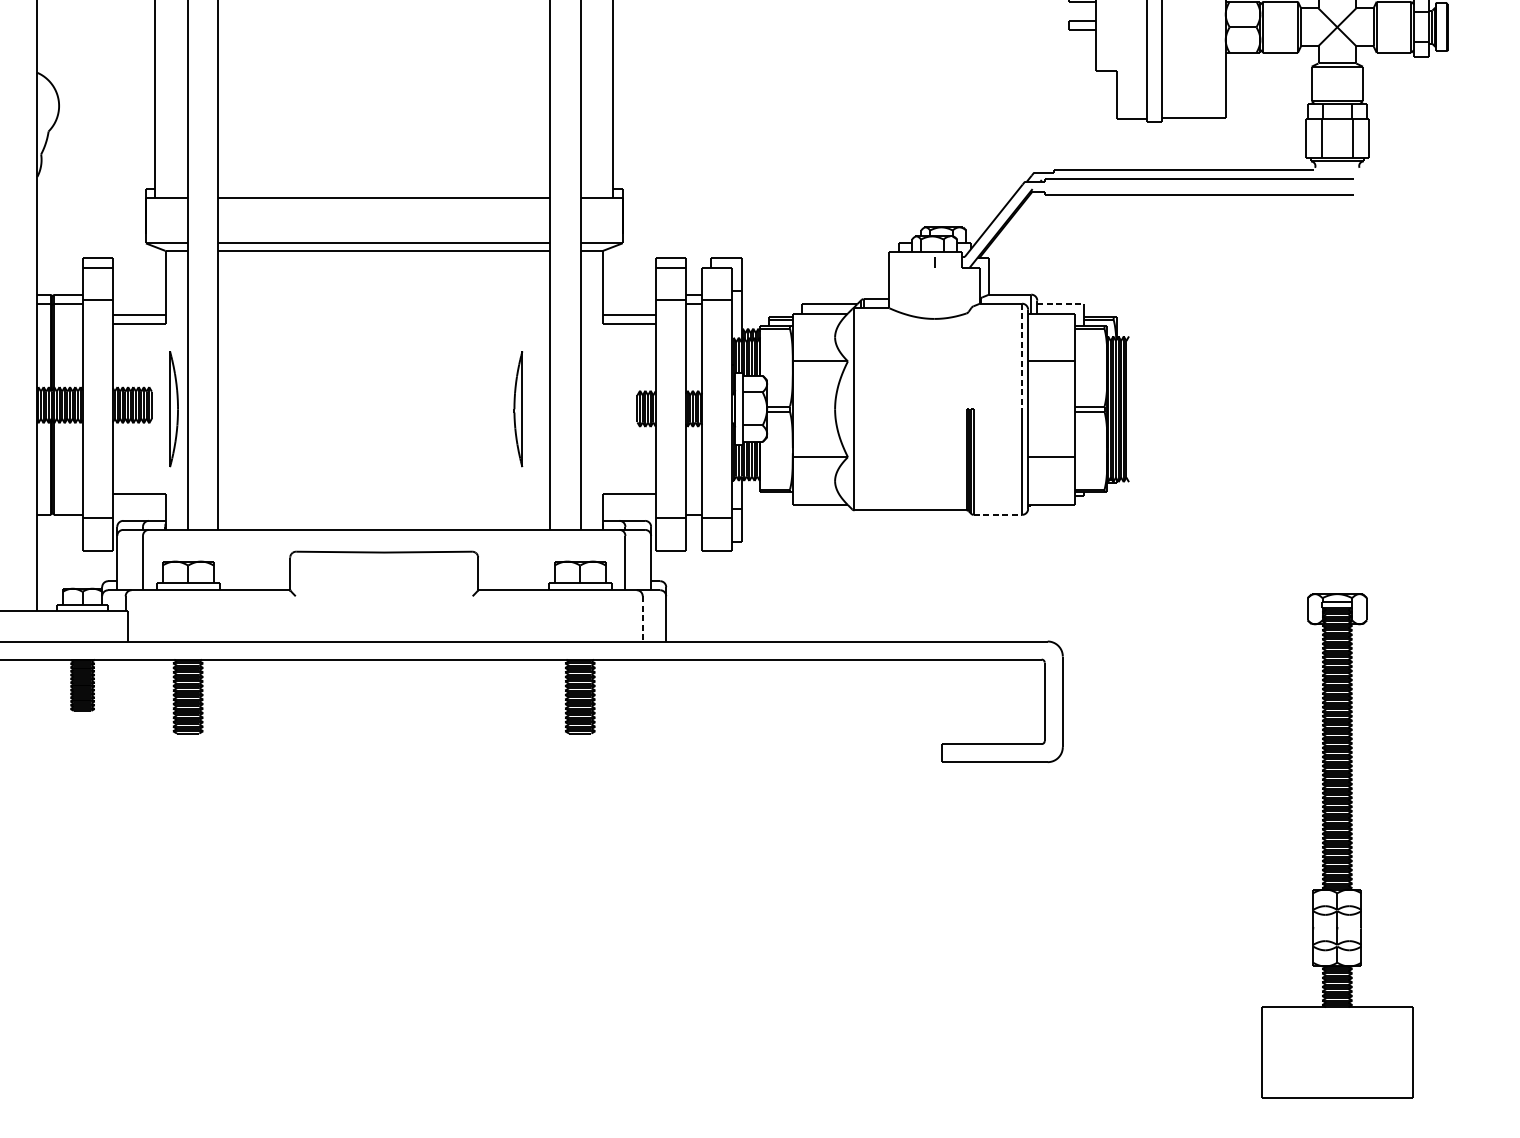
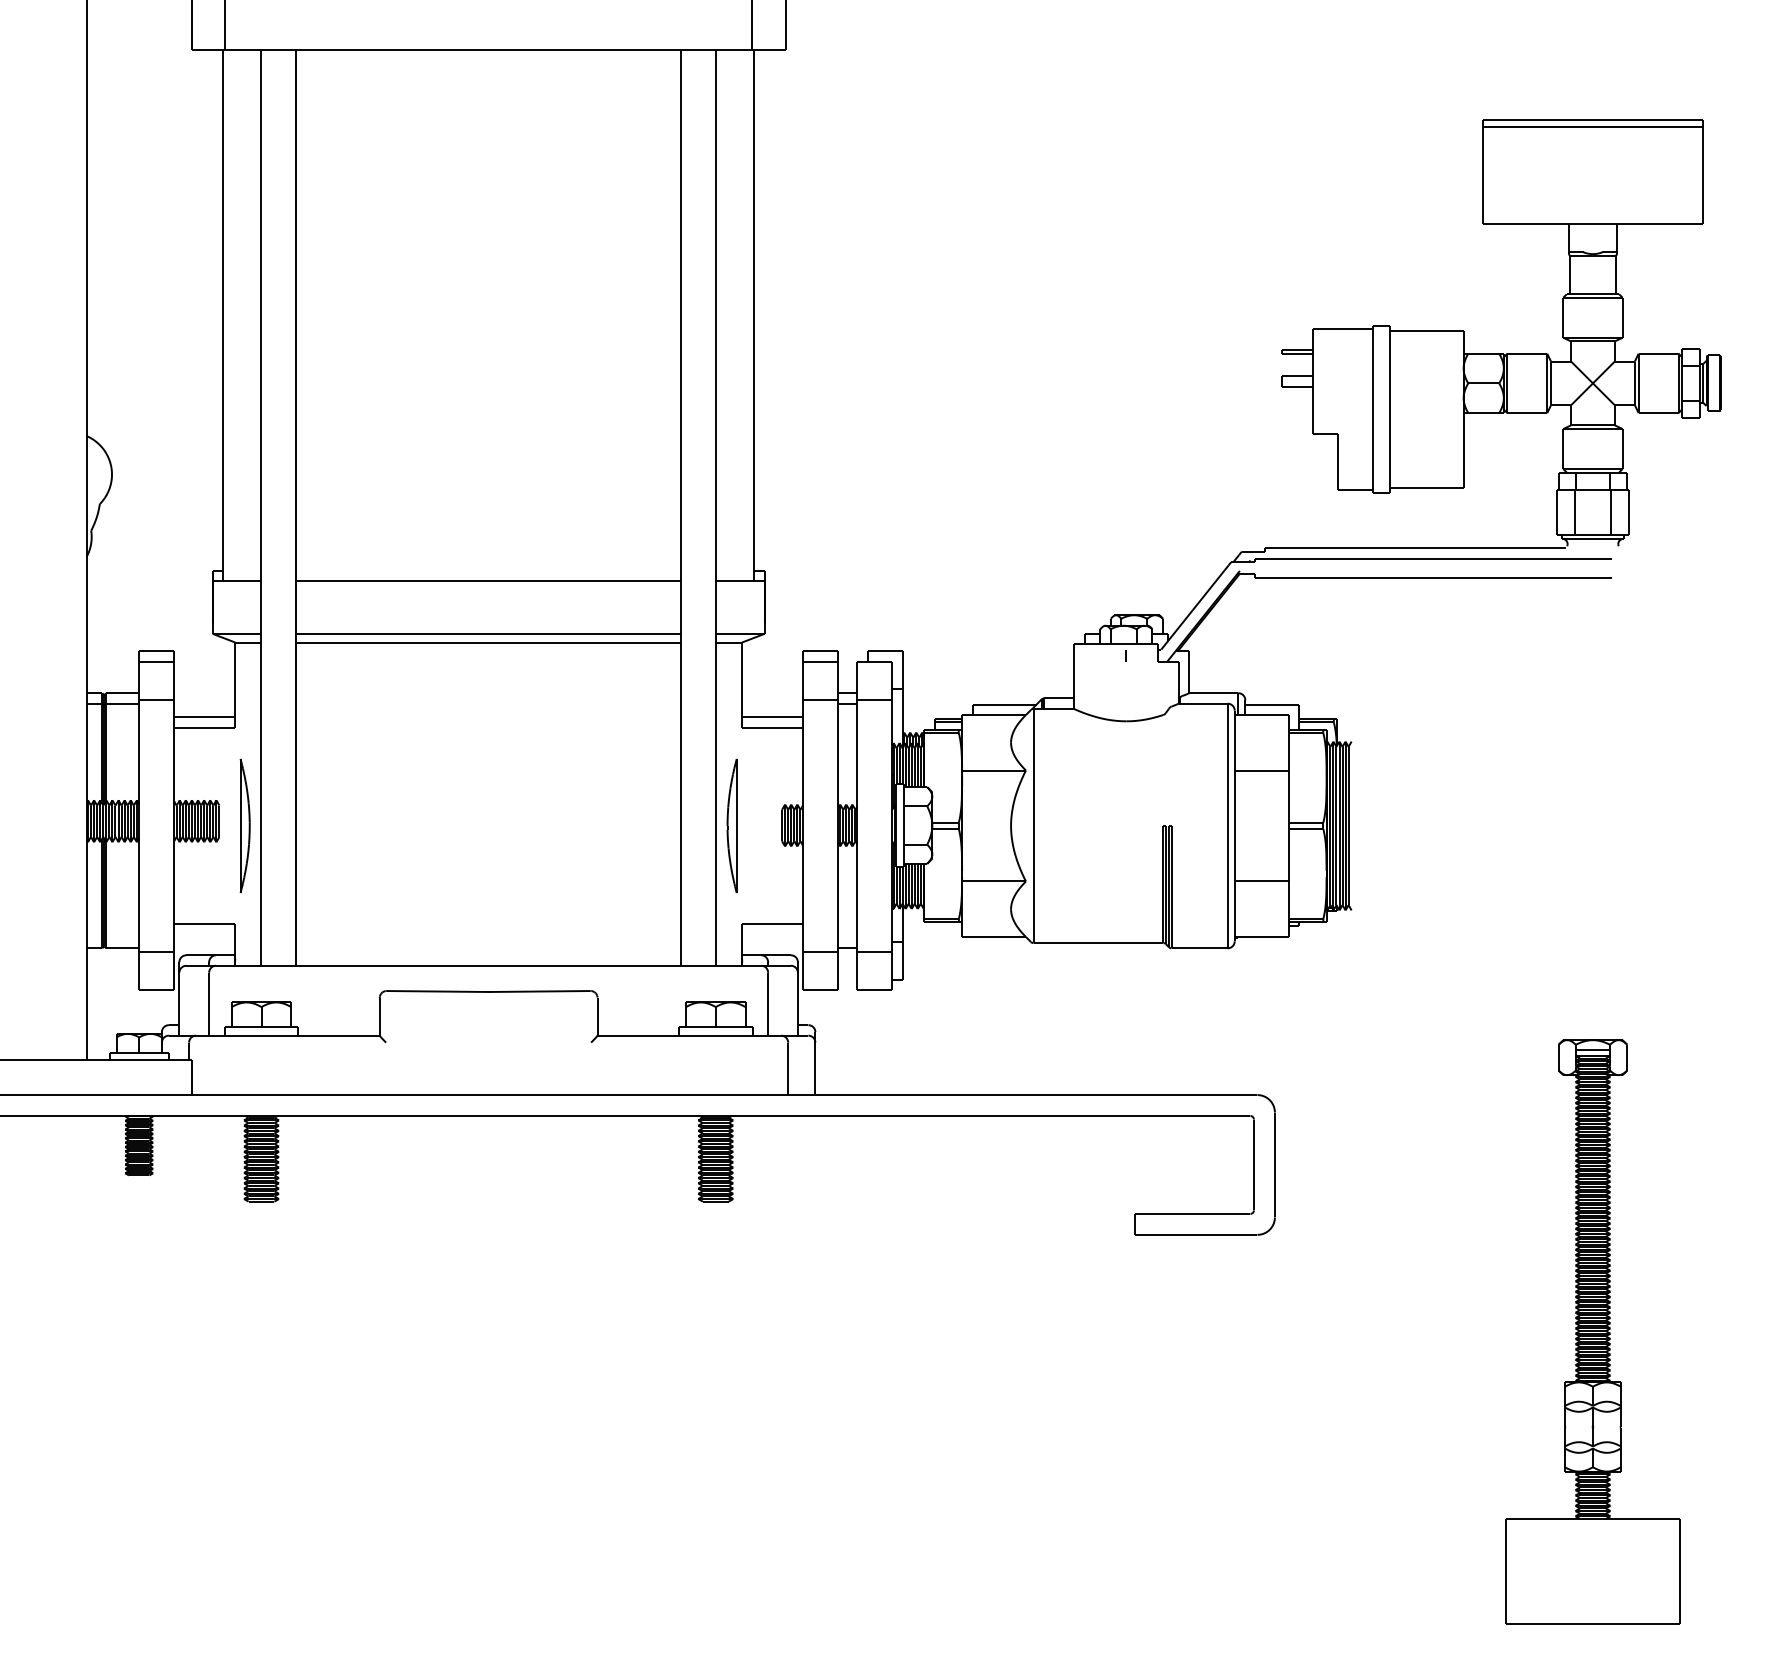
line: (1060, 304) -> (1272, 704), dashed -> solid
line: (1021, 357) -> (1227, 765), dashed -> solid
part: (517, 408) -> (731, 825), moved
line: (998, 515) -> (1200, 948), dashed -> solid
line: (643, 619) -> (788, 1069), dashed -> solid

